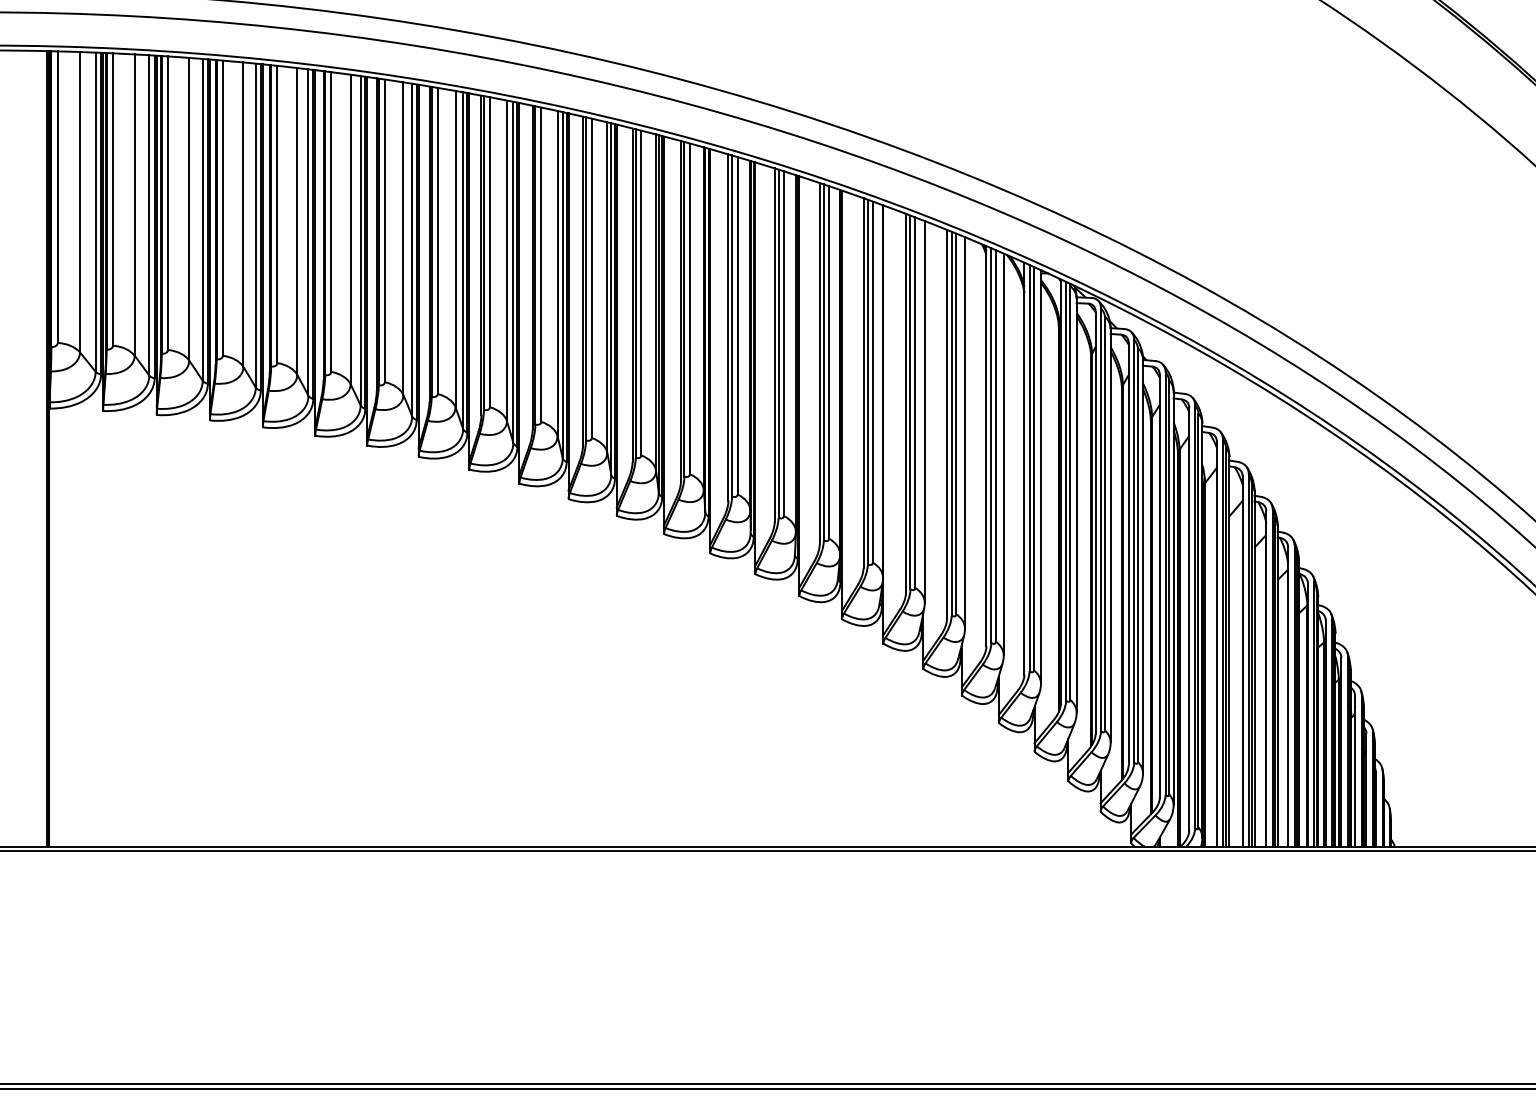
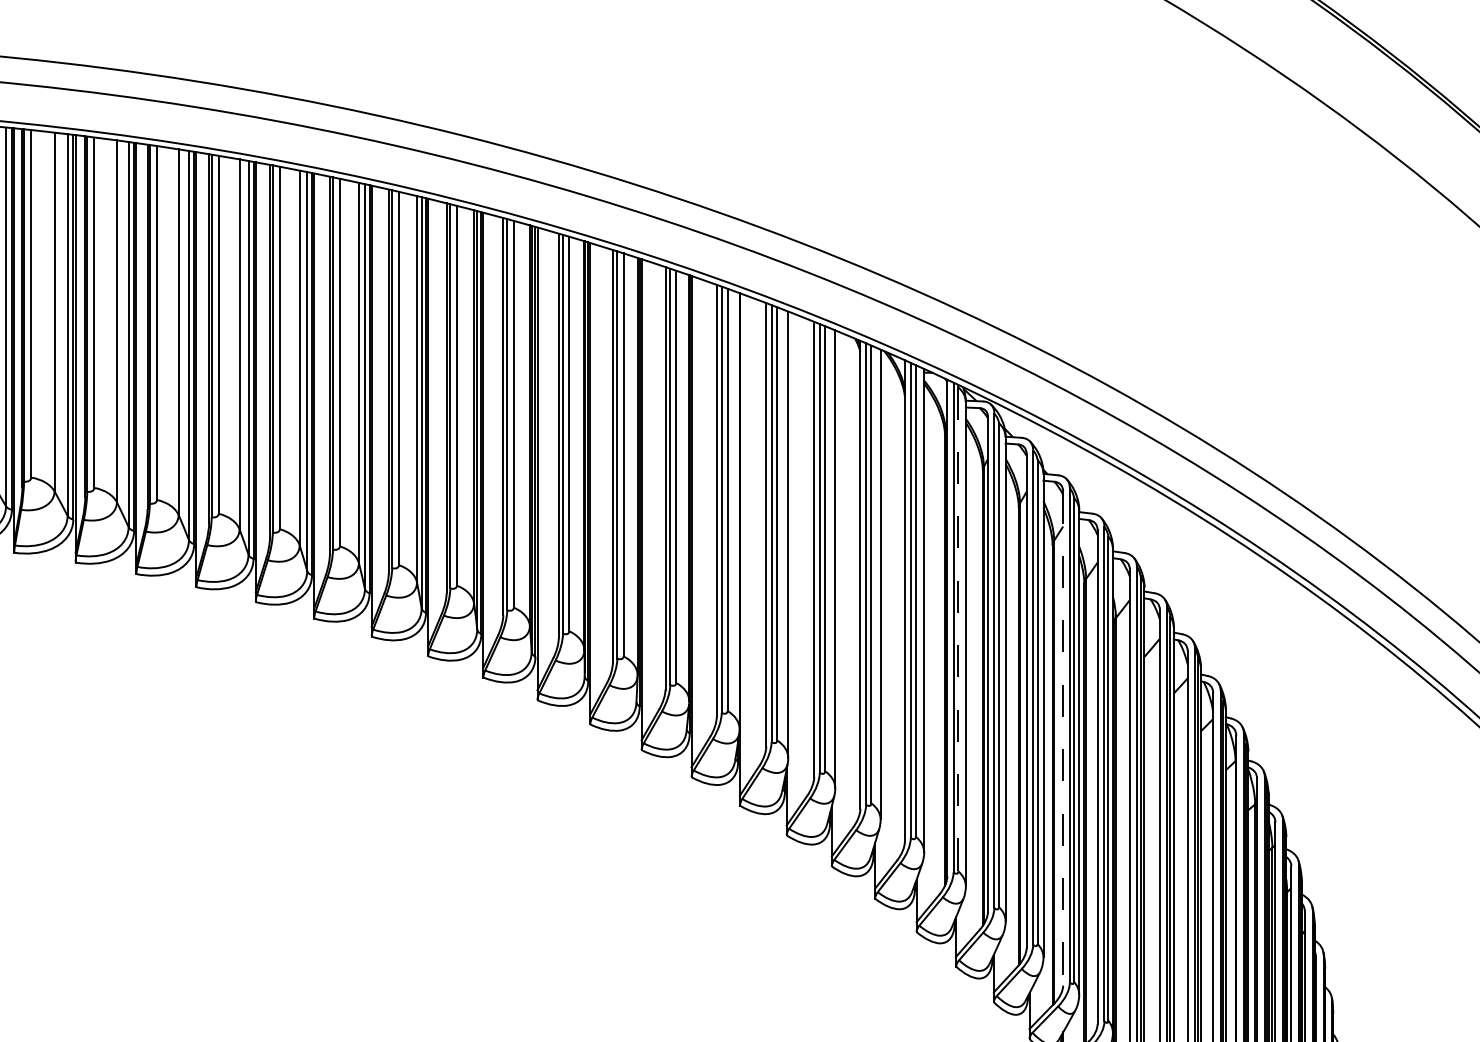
line: (1070, 492) -> (958, 628), solid -> dashed
line: (1159, 586) -> (1062, 738), solid -> dashed

